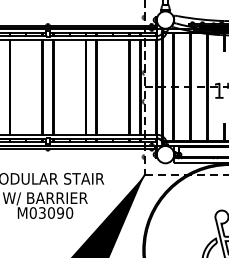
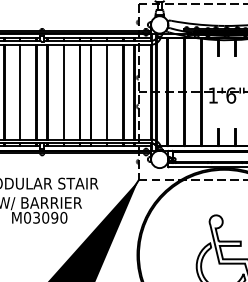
line: (26, 86) -> (20, 91), added
line: (69, 86) -> (63, 91), added
line: (113, 86) -> (107, 91), added

